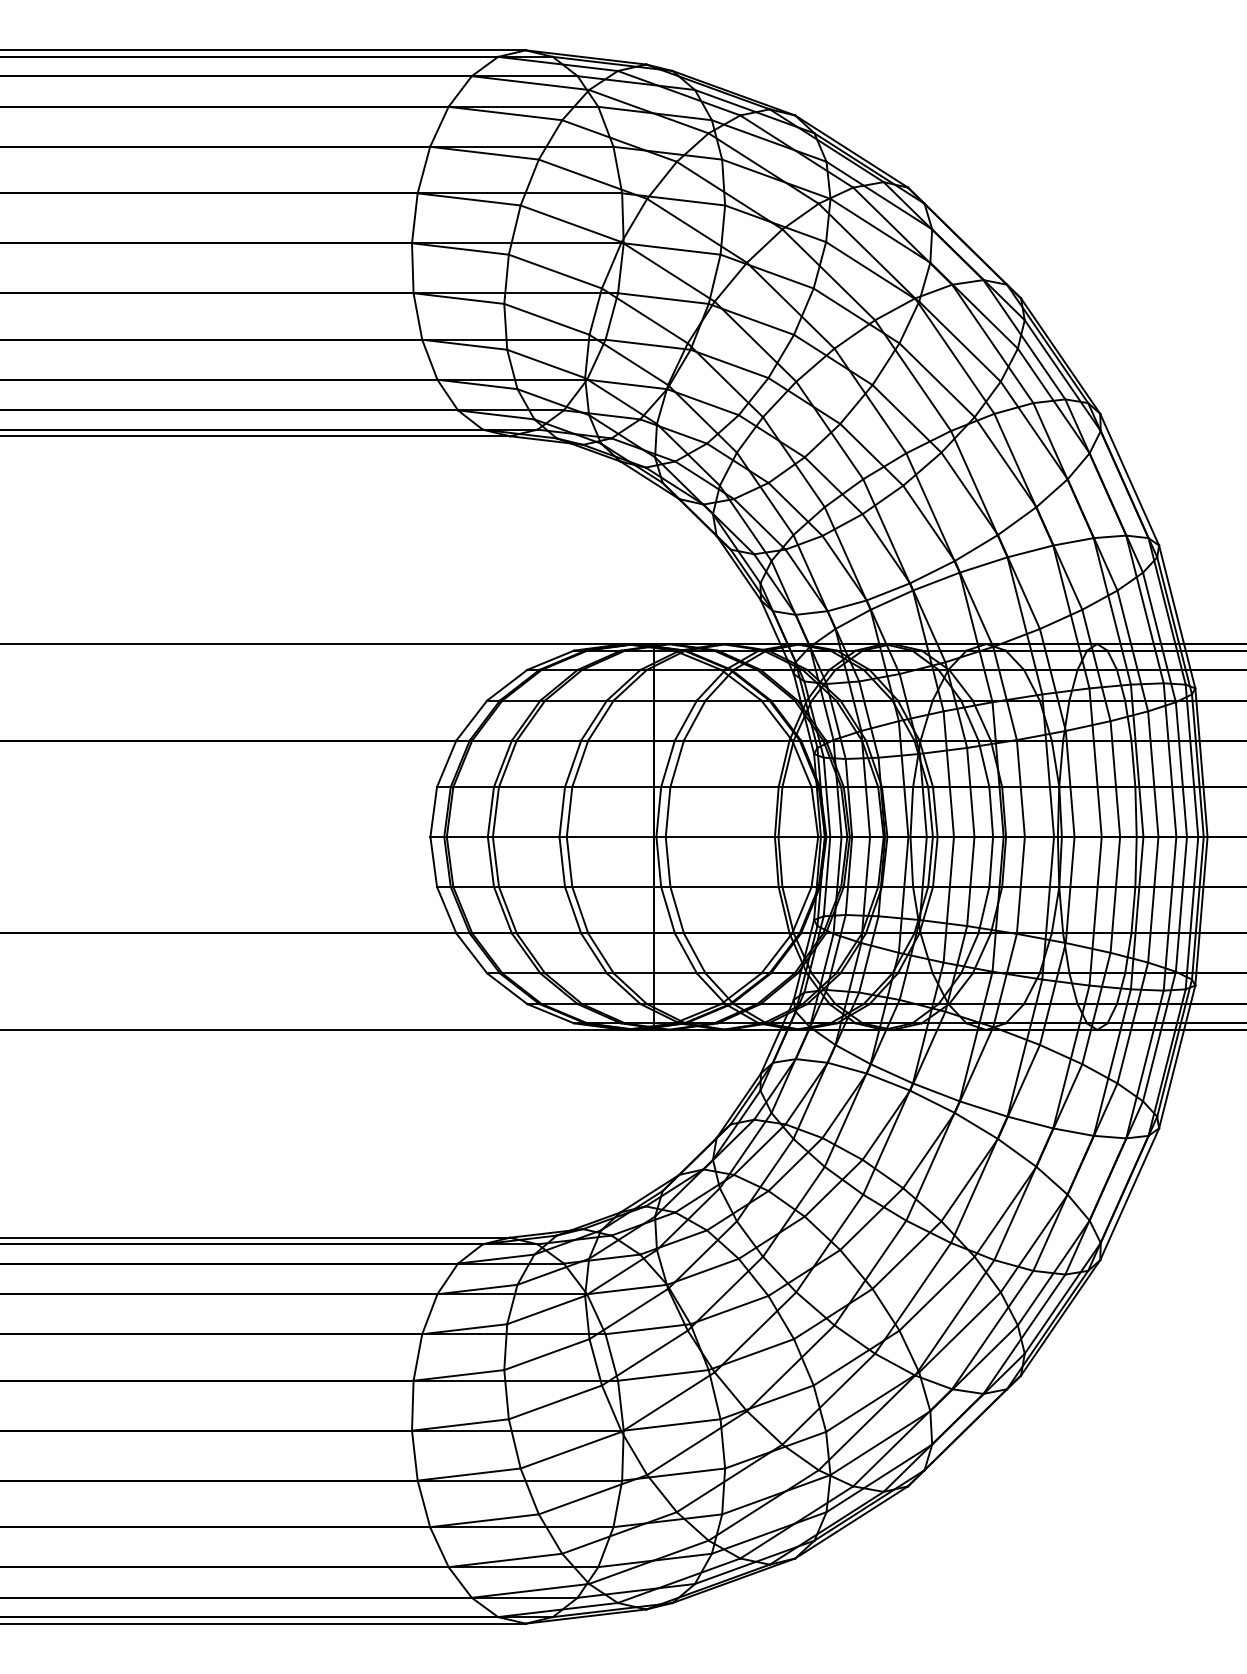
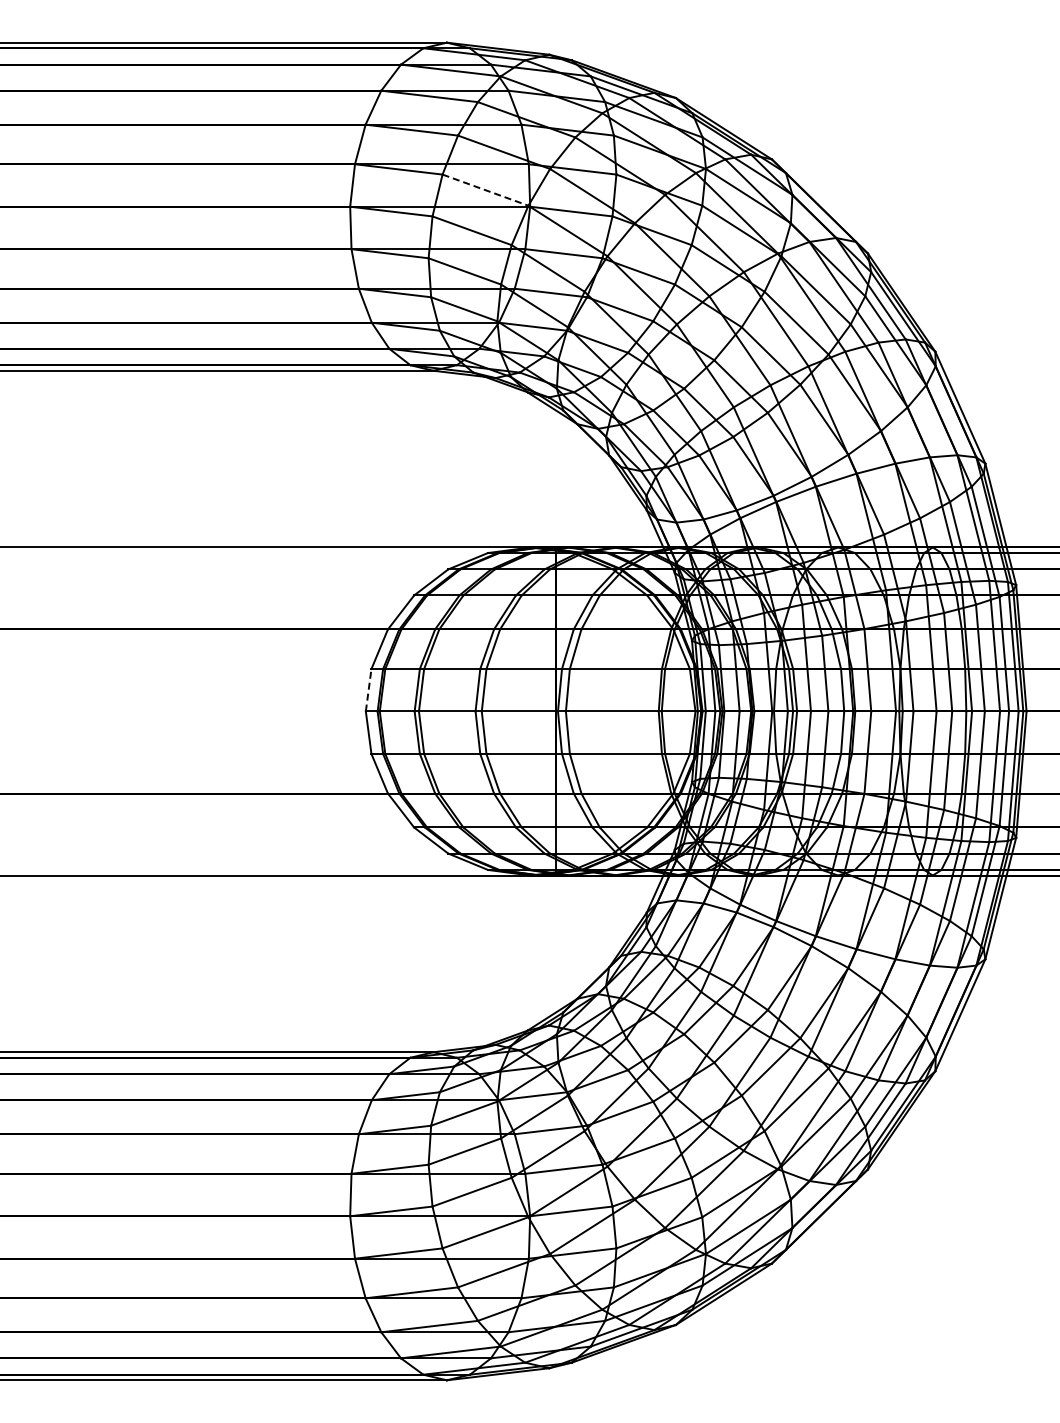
line: (571, 224) -> (485, 190), solid -> dashed
line: (433, 811) -> (368, 689), solid -> dashed

